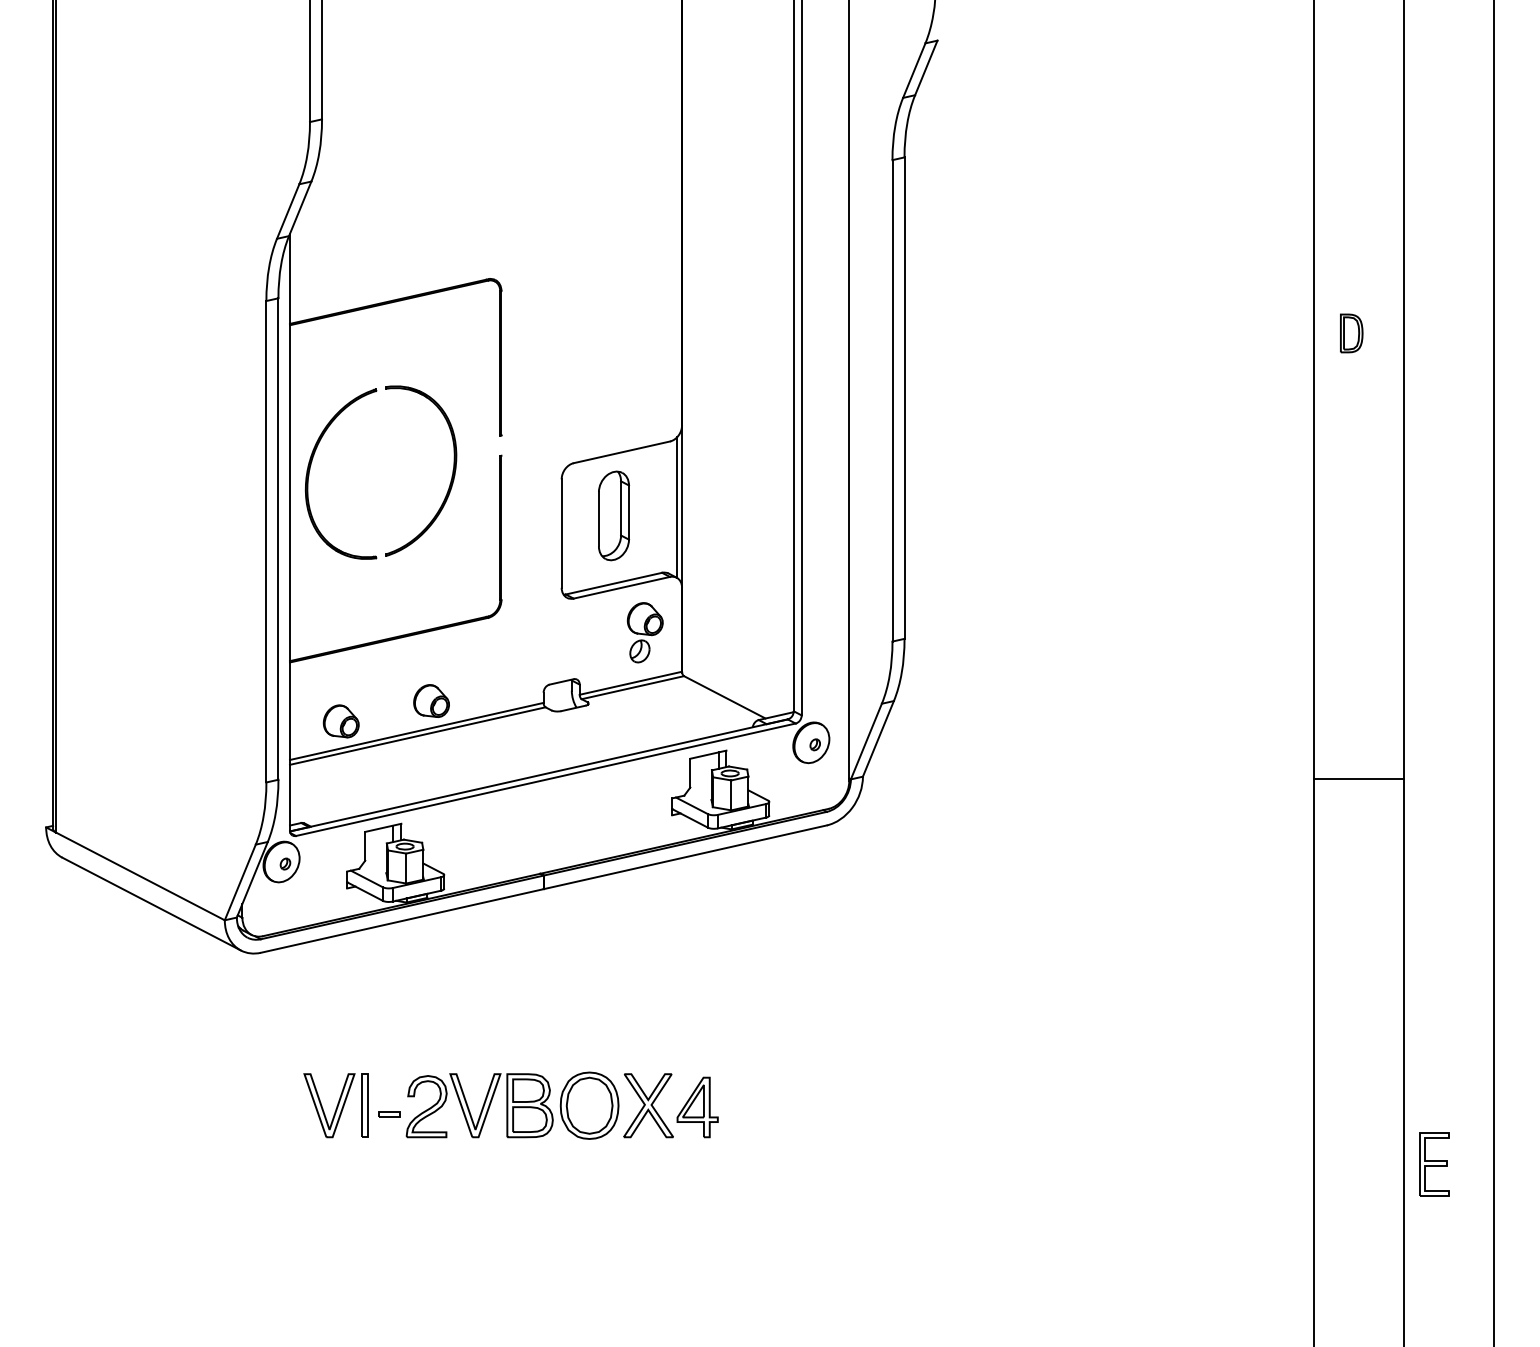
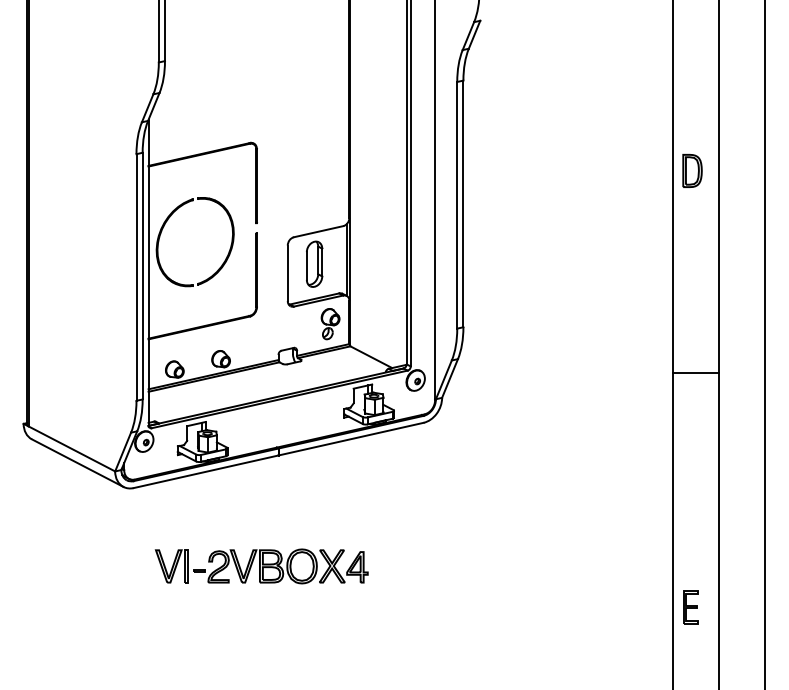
part: (1351, 332) -> (692, 170), size x1.67
line: (1359, 779) -> (696, 373), moved
part: (1433, 1164) -> (690, 607), moved

